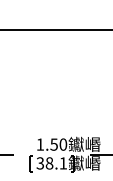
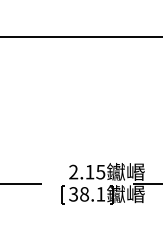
text: (52, 144) -> (87, 171), 1.50 -> 2.15

